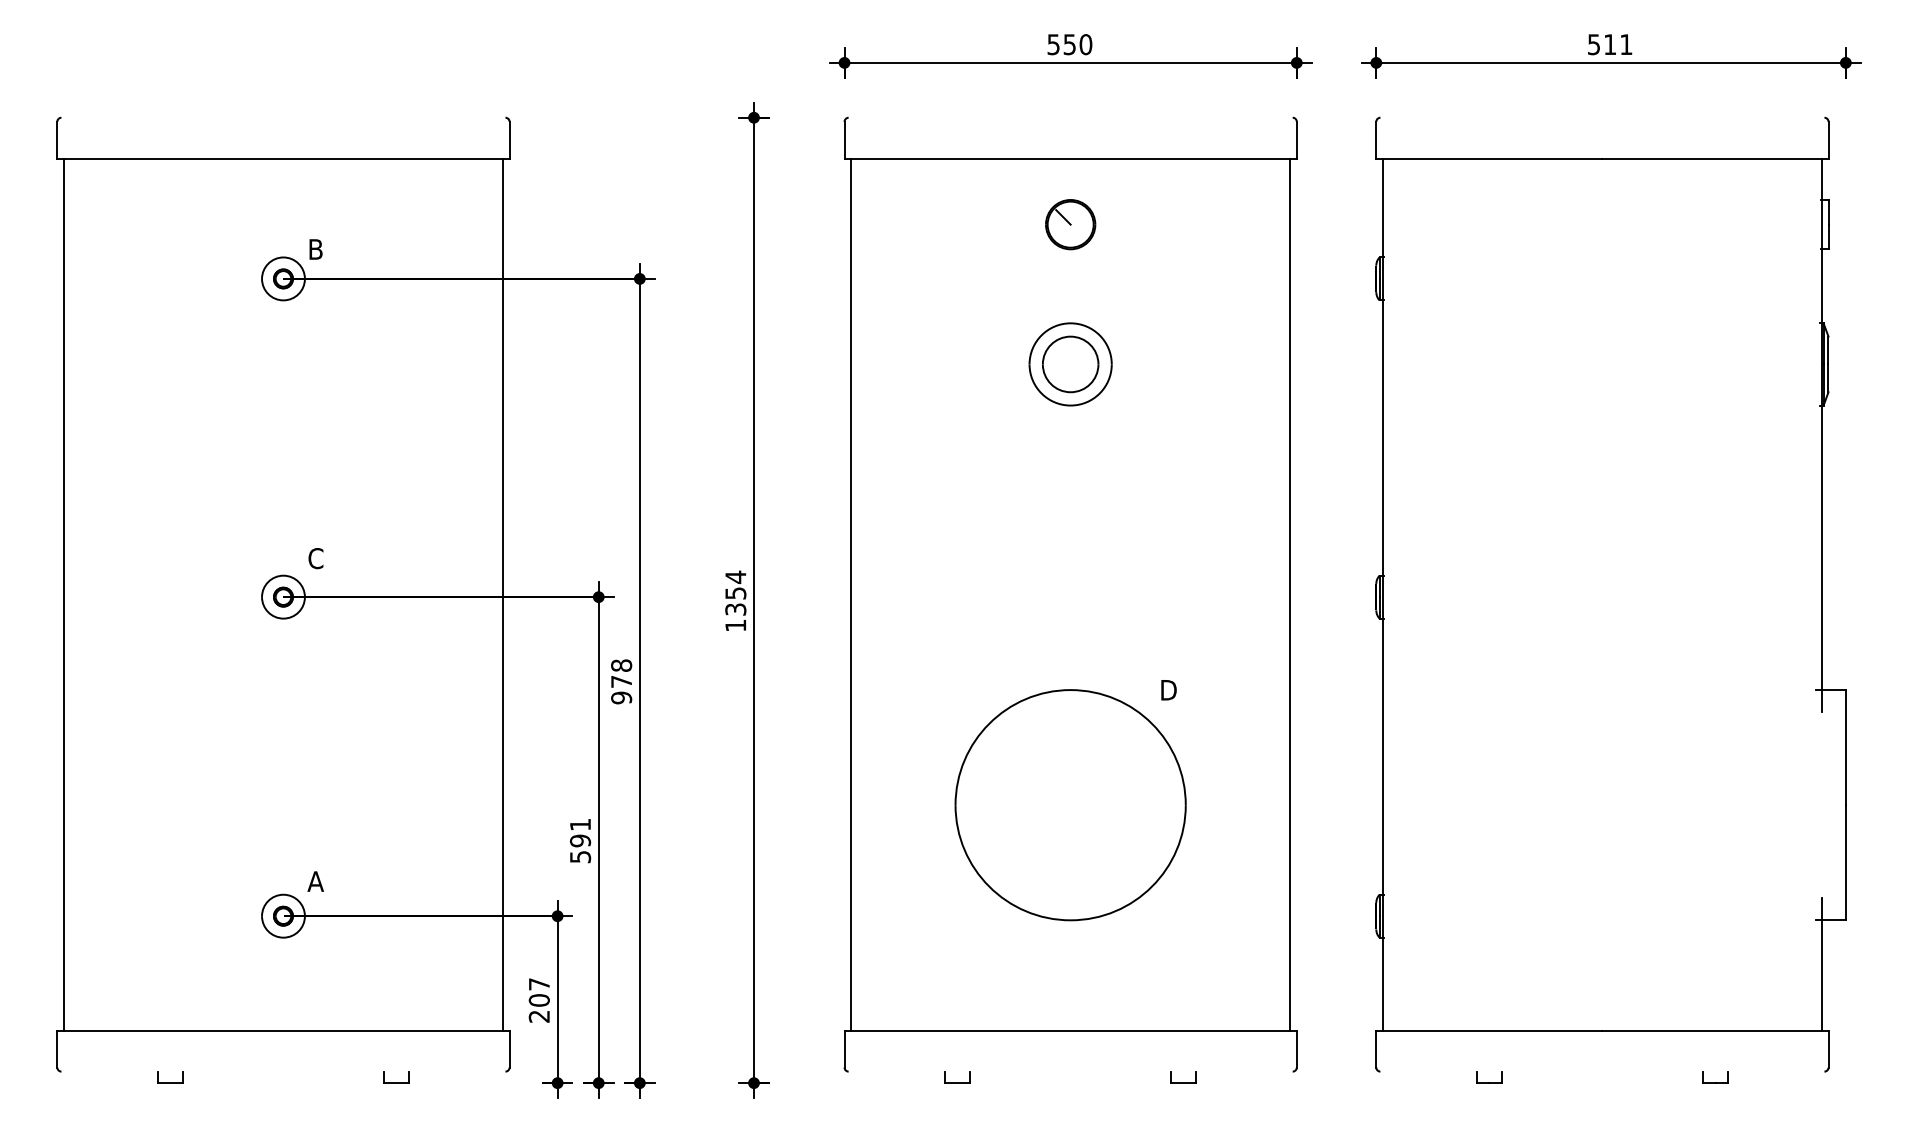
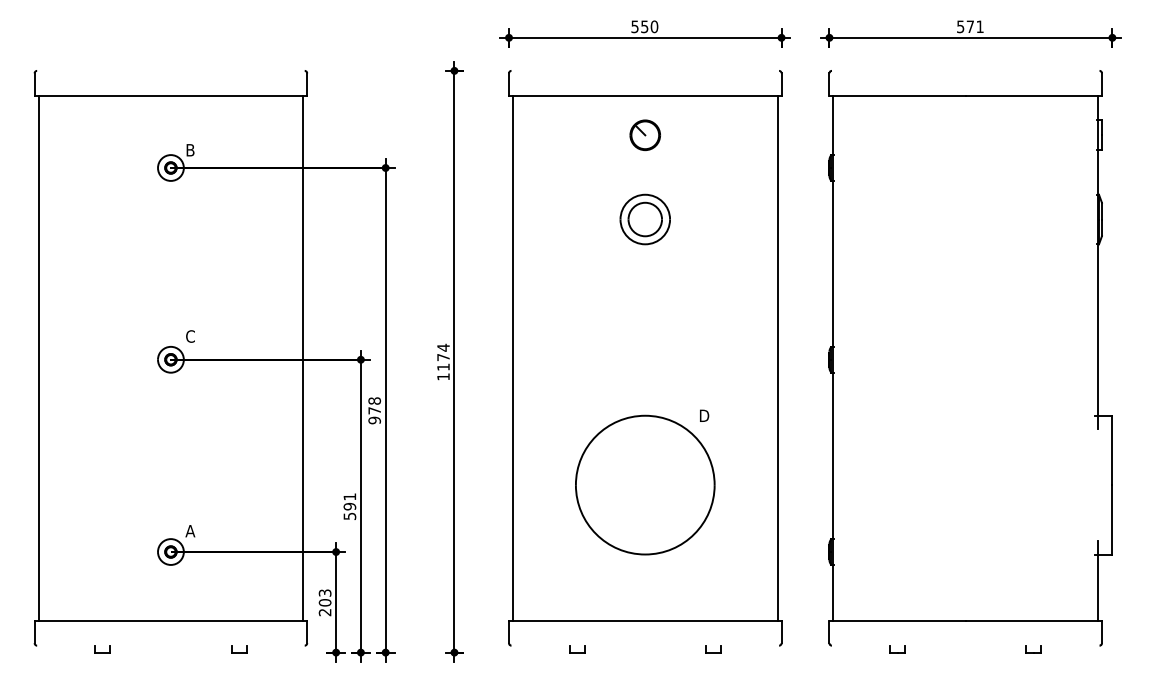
text: (1608, 44) -> (969, 26), 511 -> 571
text: (735, 601) -> (443, 362), 1354 -> 1174
text: (538, 983) -> (324, 592), 207 -> 203

